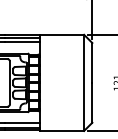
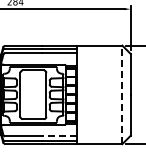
line: (84, 82) -> (122, 94), solid -> dashed
line: (21, 123) -> (58, 136), solid -> dashed

